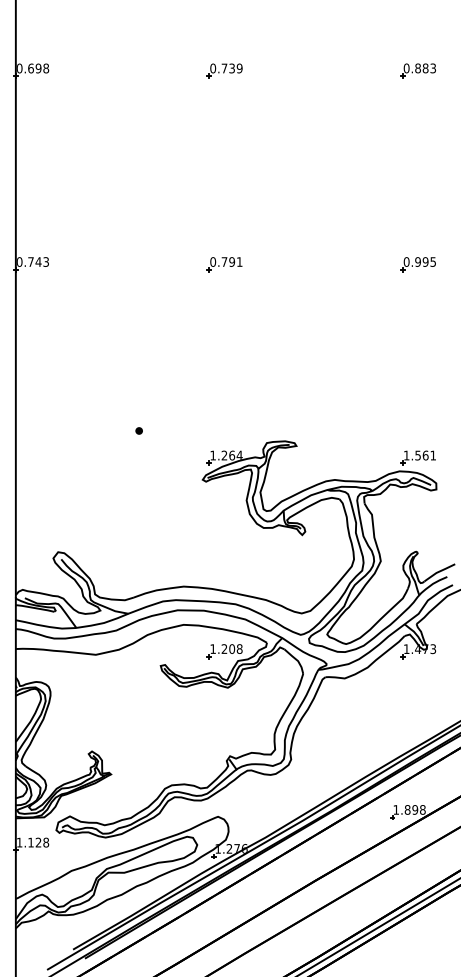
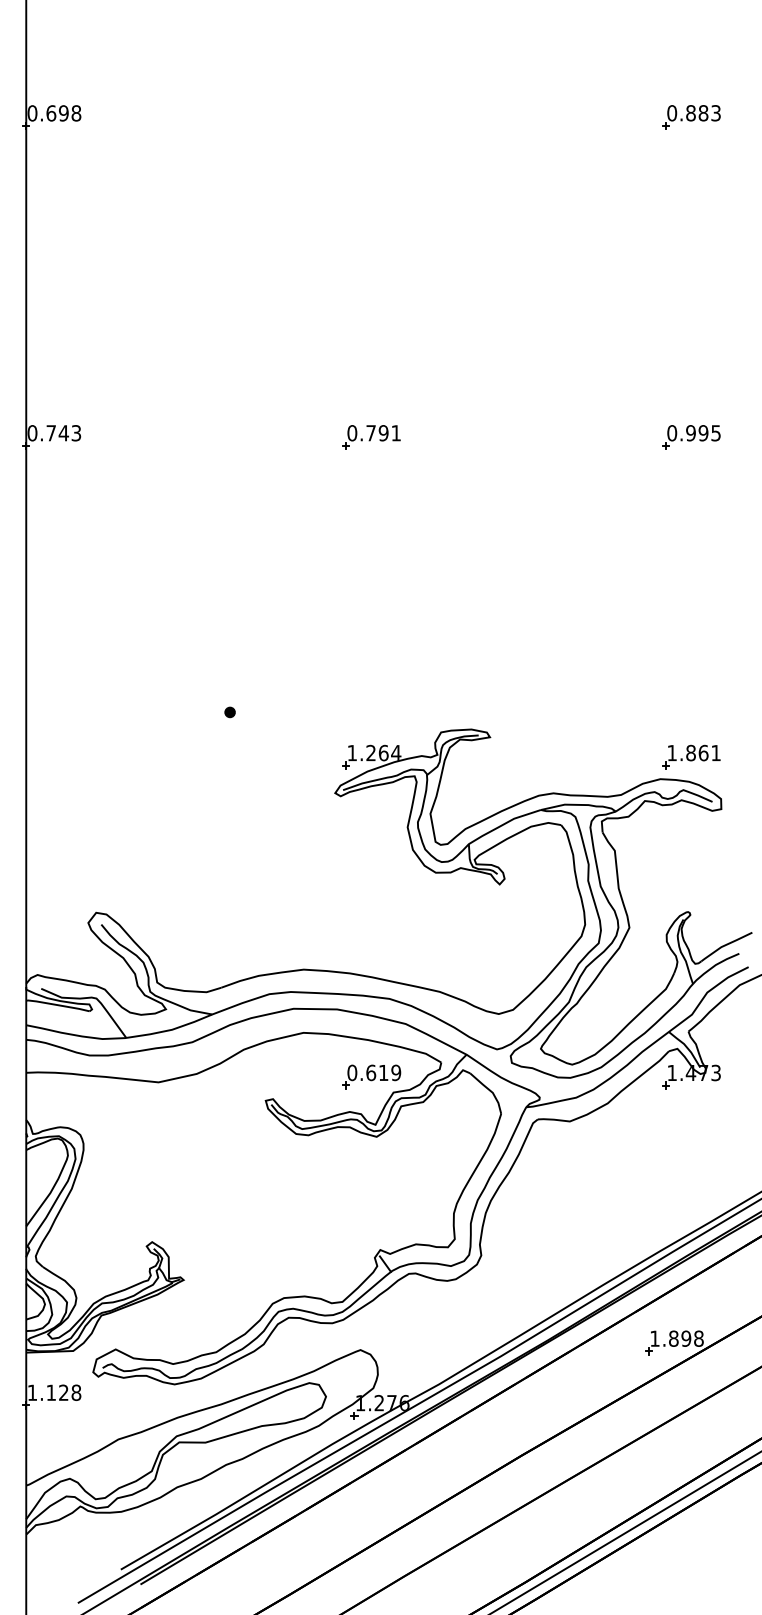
part: (224, 70) -> (371, 116), removed
text: (417, 455) -> (690, 752), 1.561 -> 1.861
text: (226, 648) -> (374, 1071), 1.208 -> 0.619

